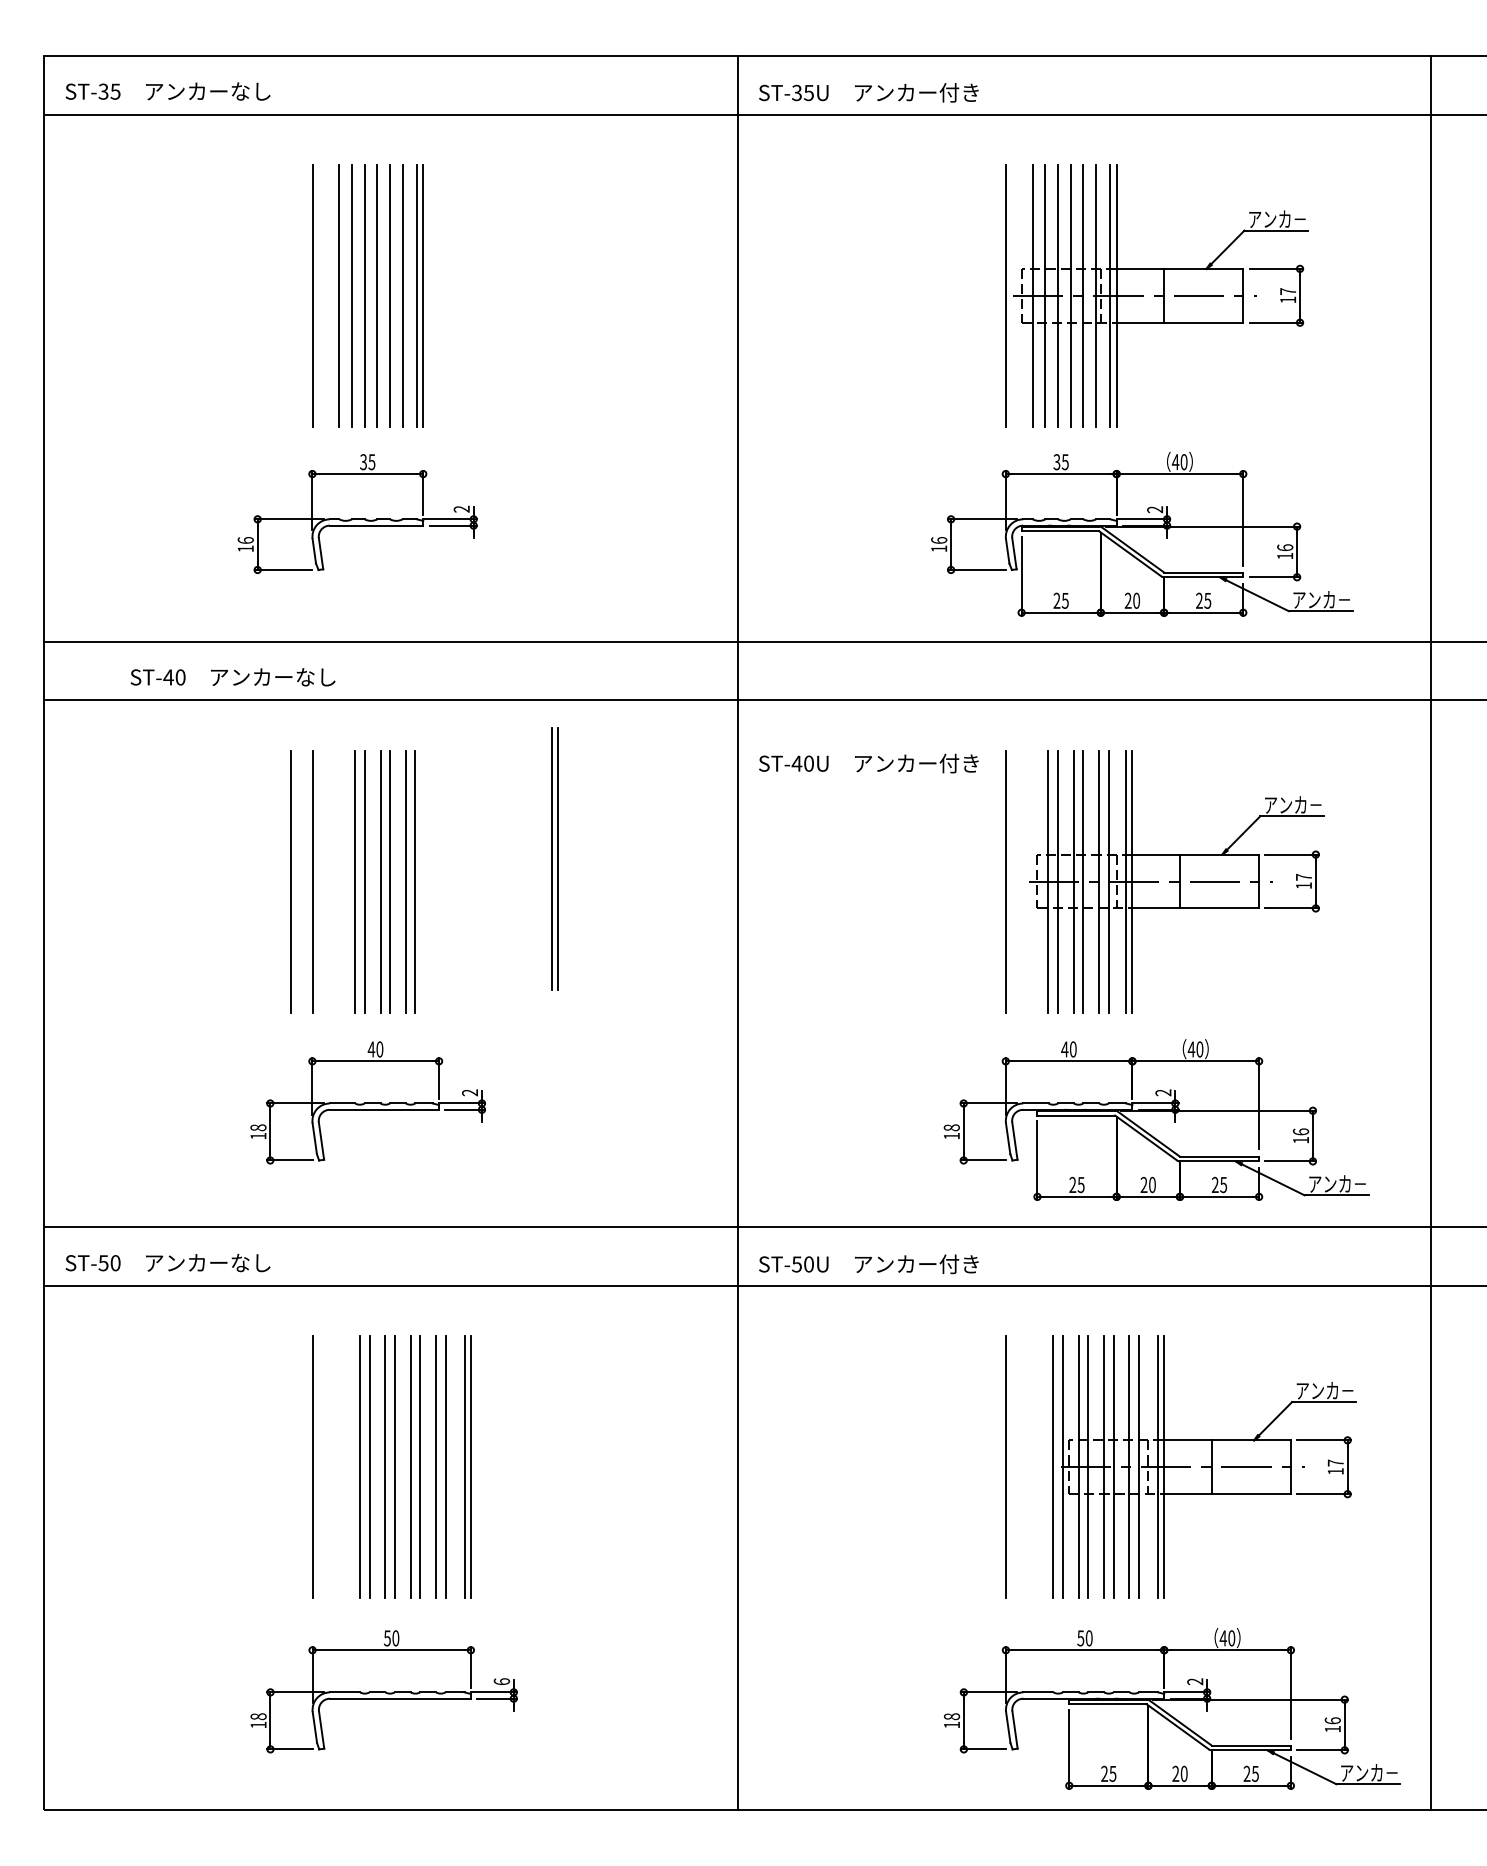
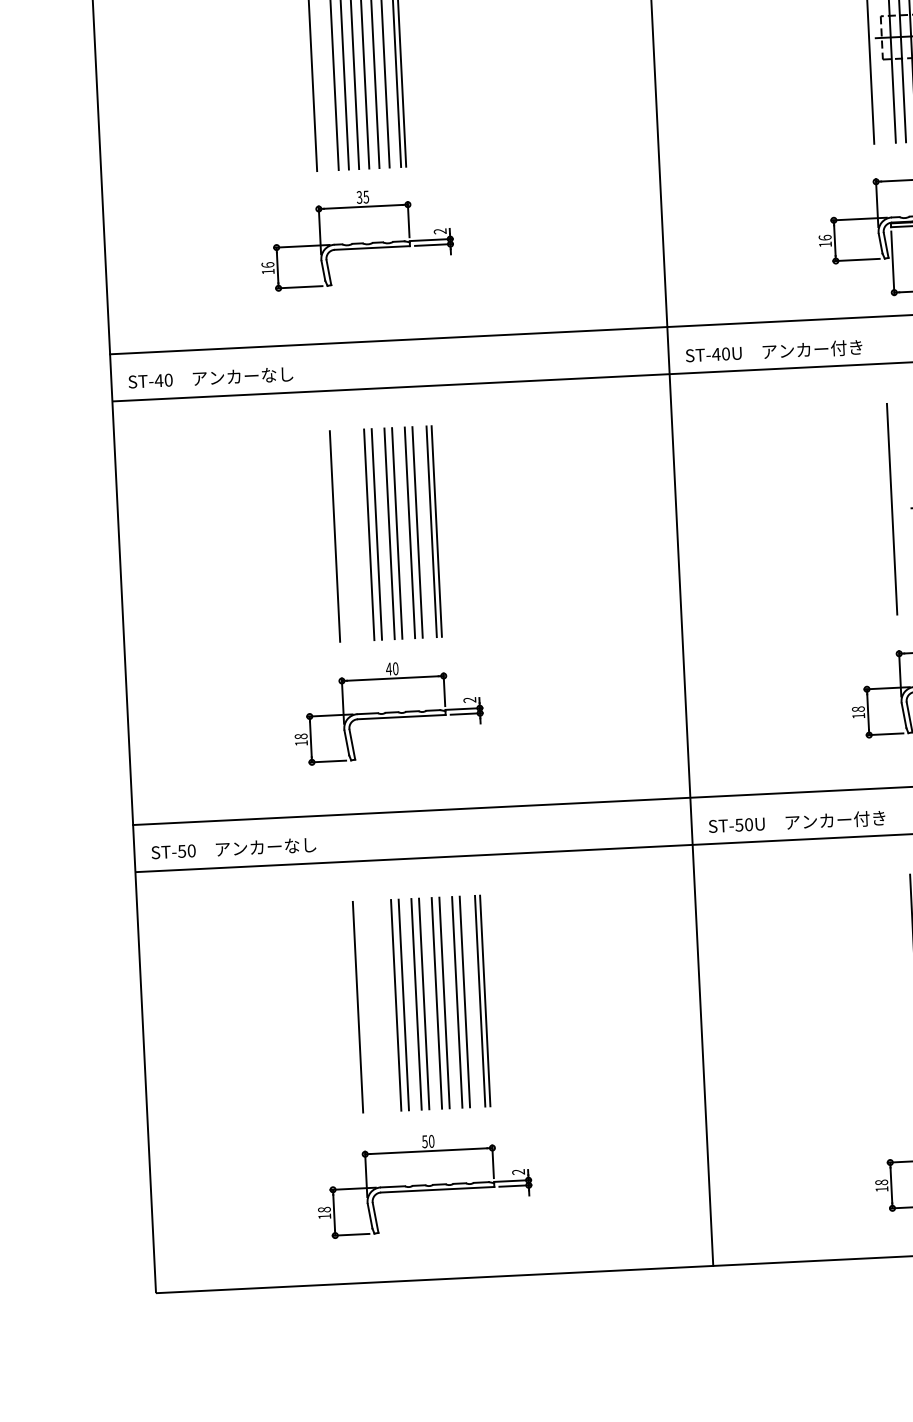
text: (232, 677) -> (210, 378), moved
text: (868, 763) -> (773, 351), moved
part: (554, 858) -> (433, 531), moved
line: (290, 881) -> (317, 537), removed
text: (501, 1681) -> (518, 1171), 6 -> 2

